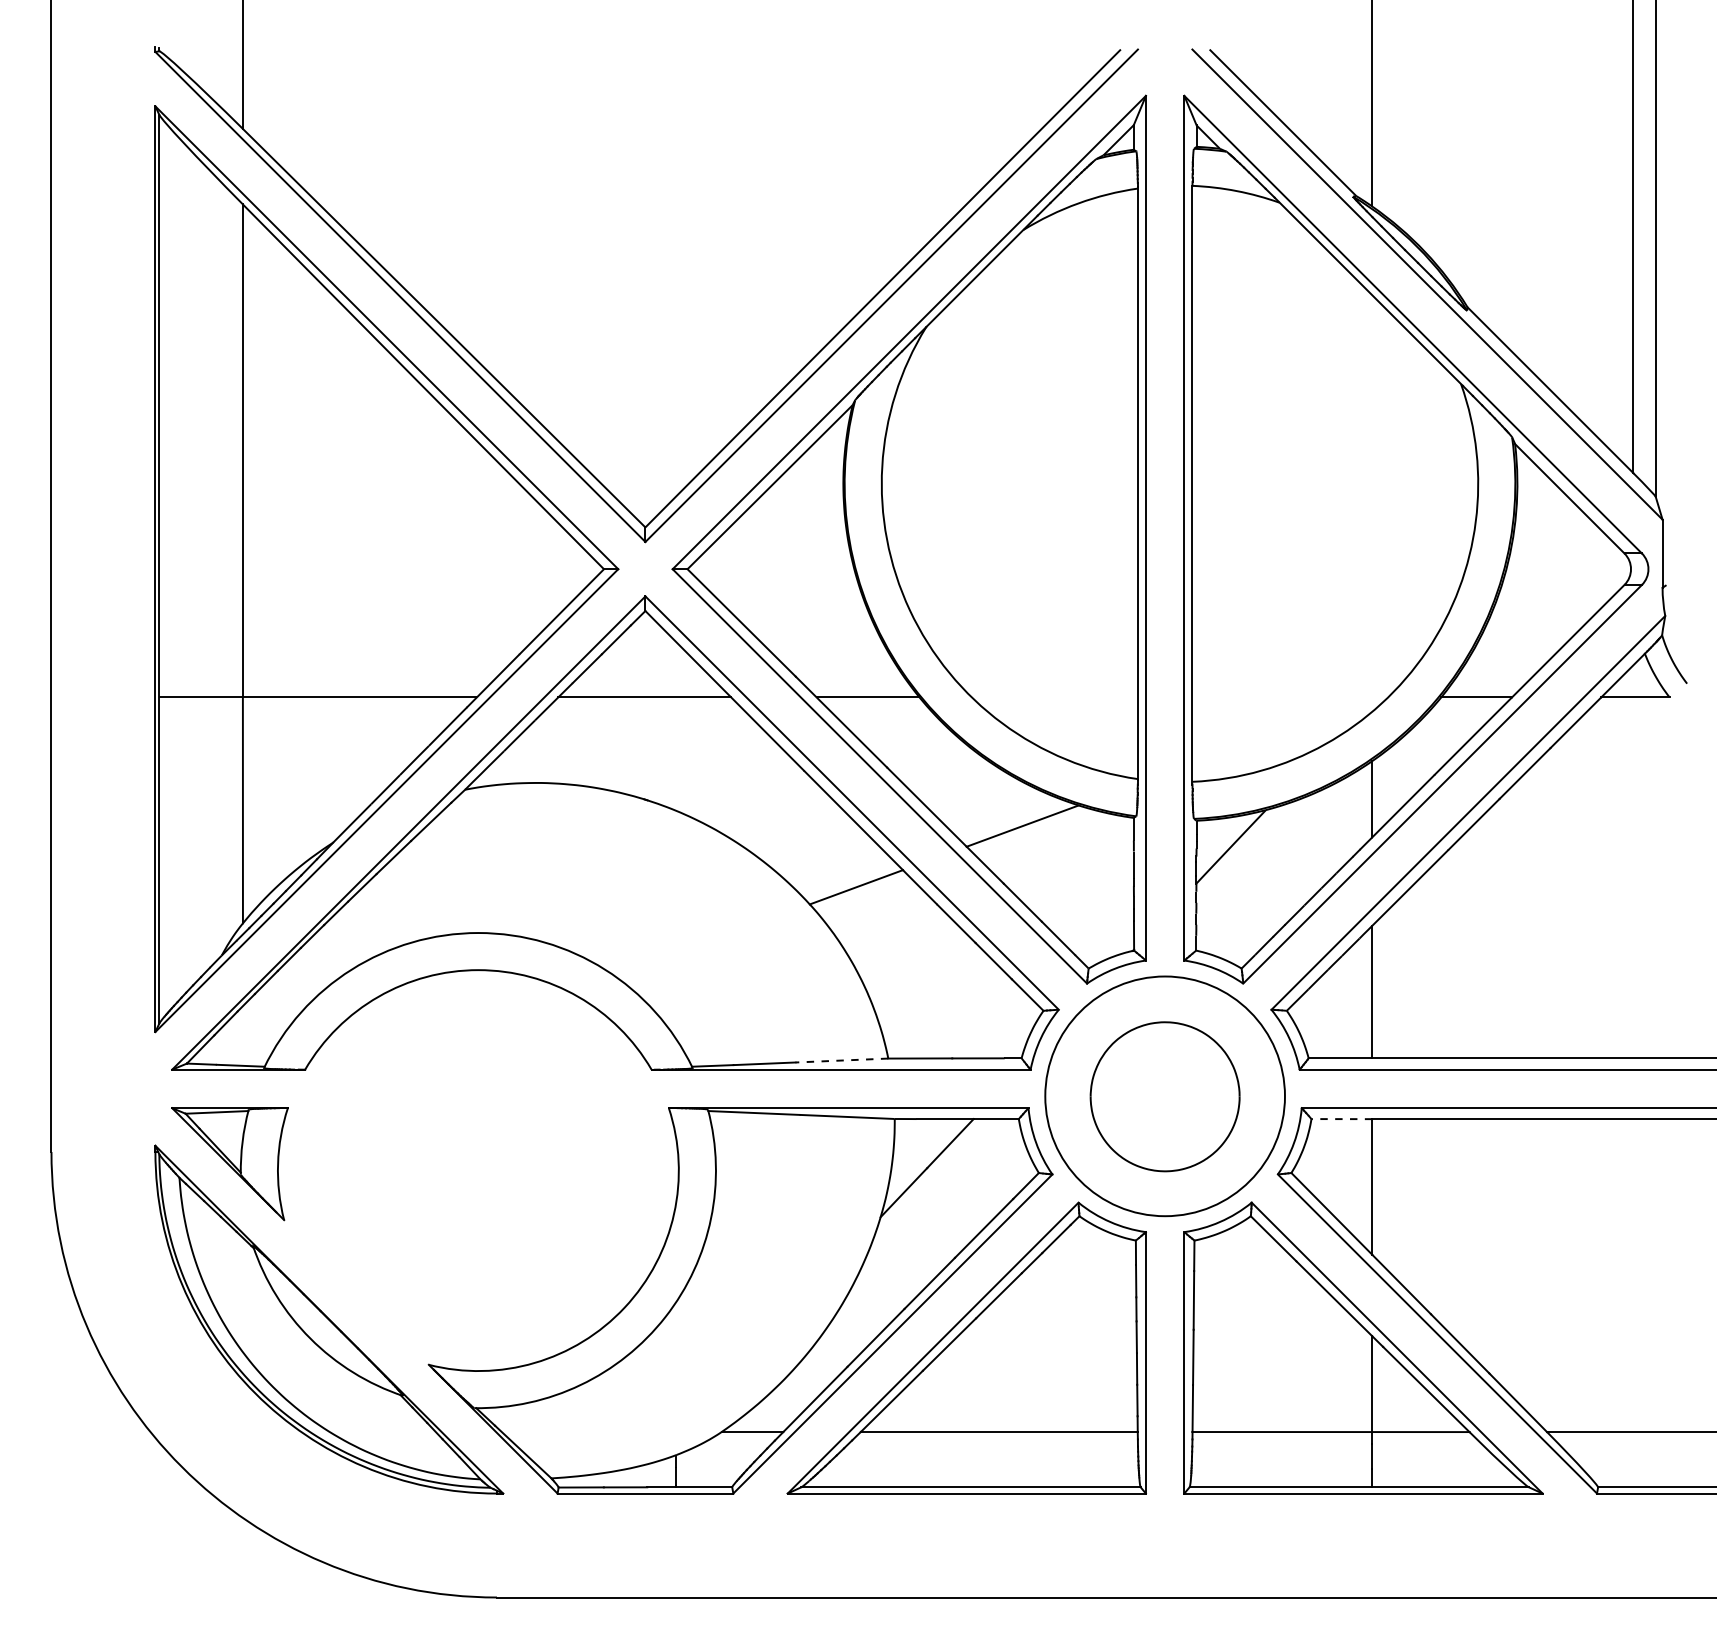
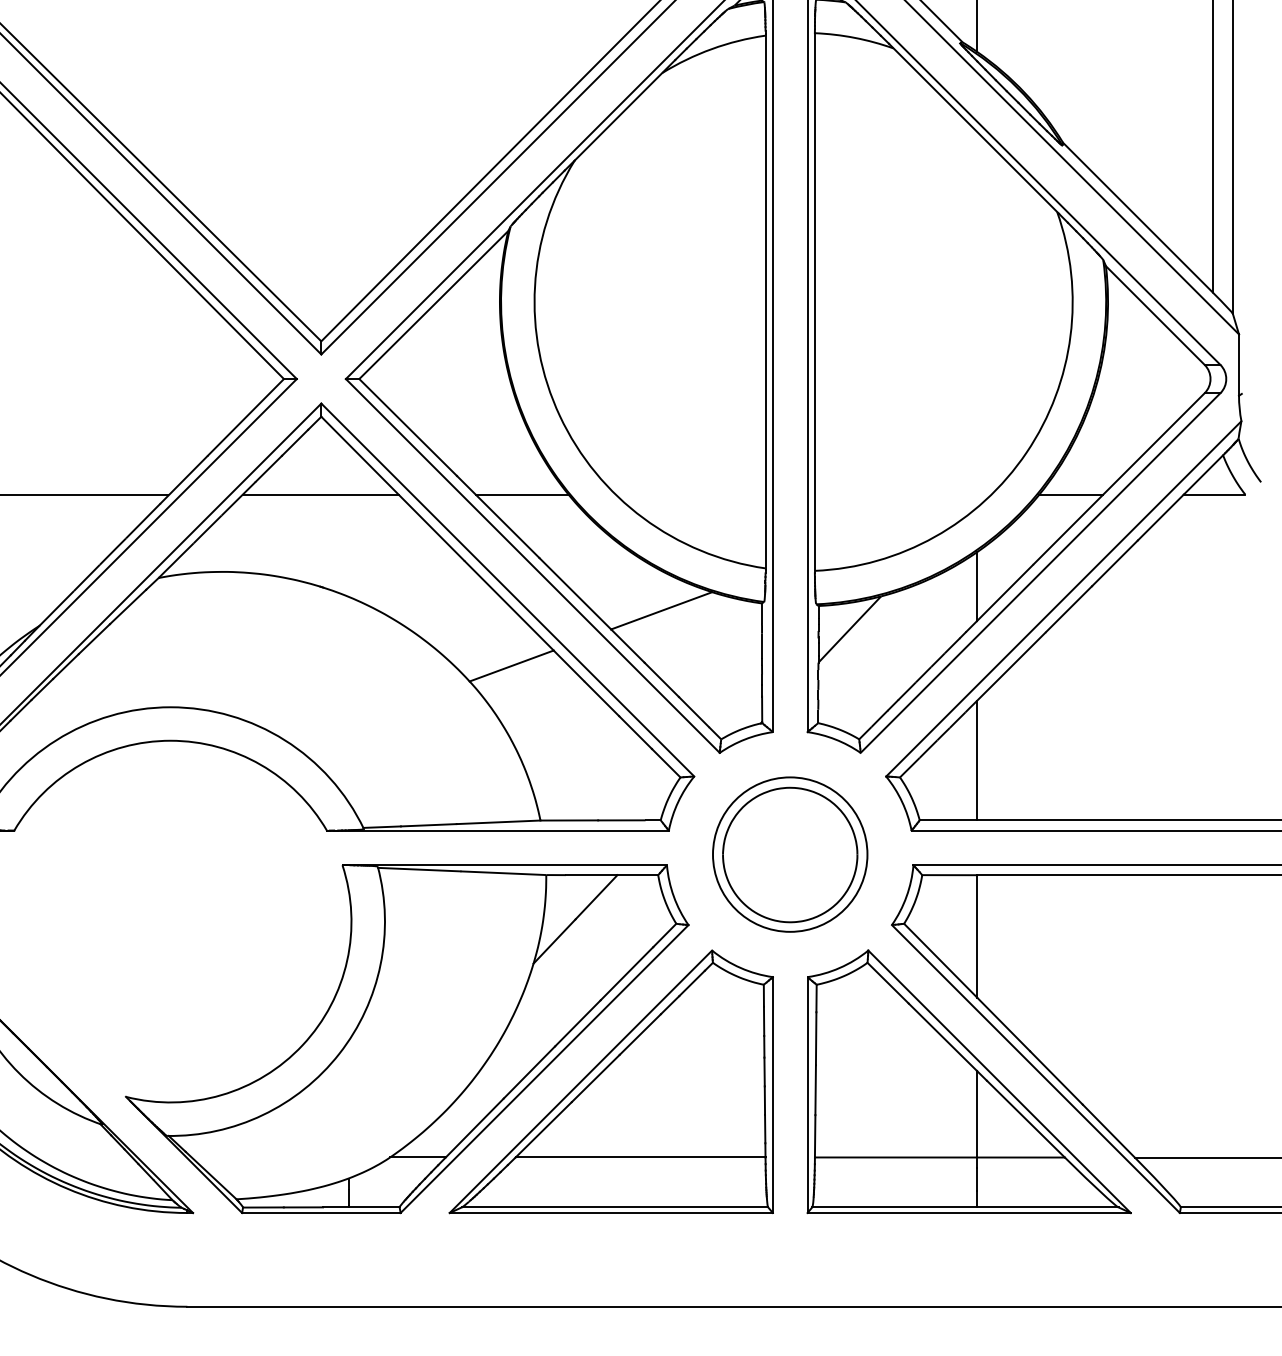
line: (841, 1060) -> (498, 822), dashed -> solid
circle: (1164, 1095) -> (789, 853), size x0.71
line: (1341, 1119) -> (949, 875), dashed -> solid

